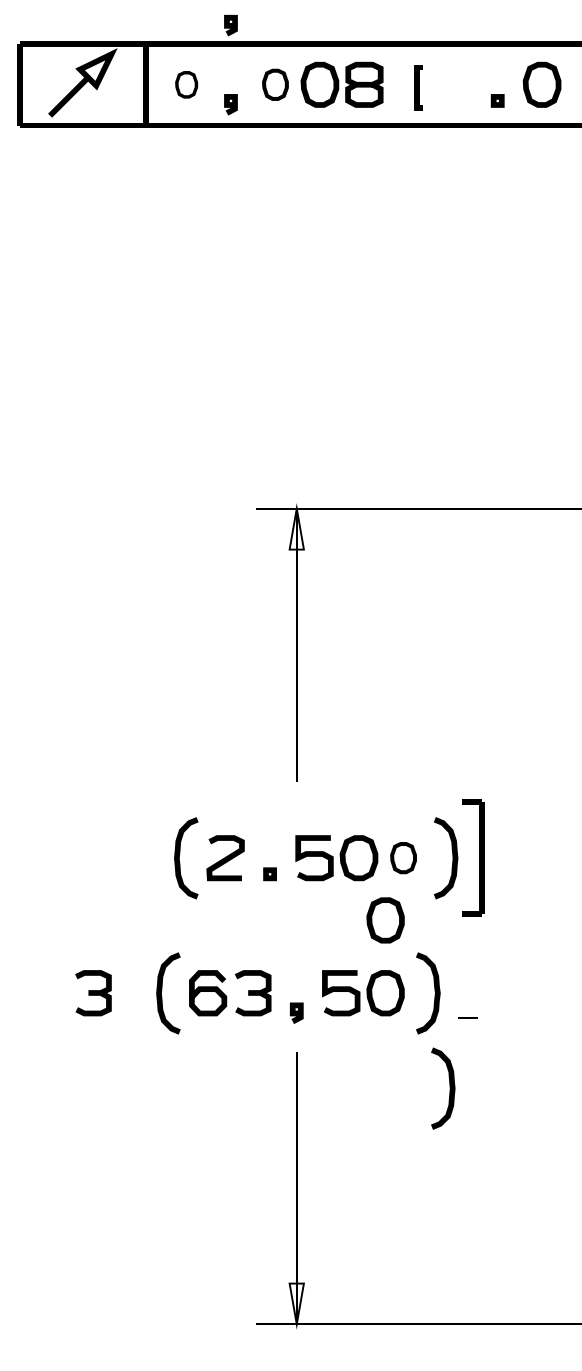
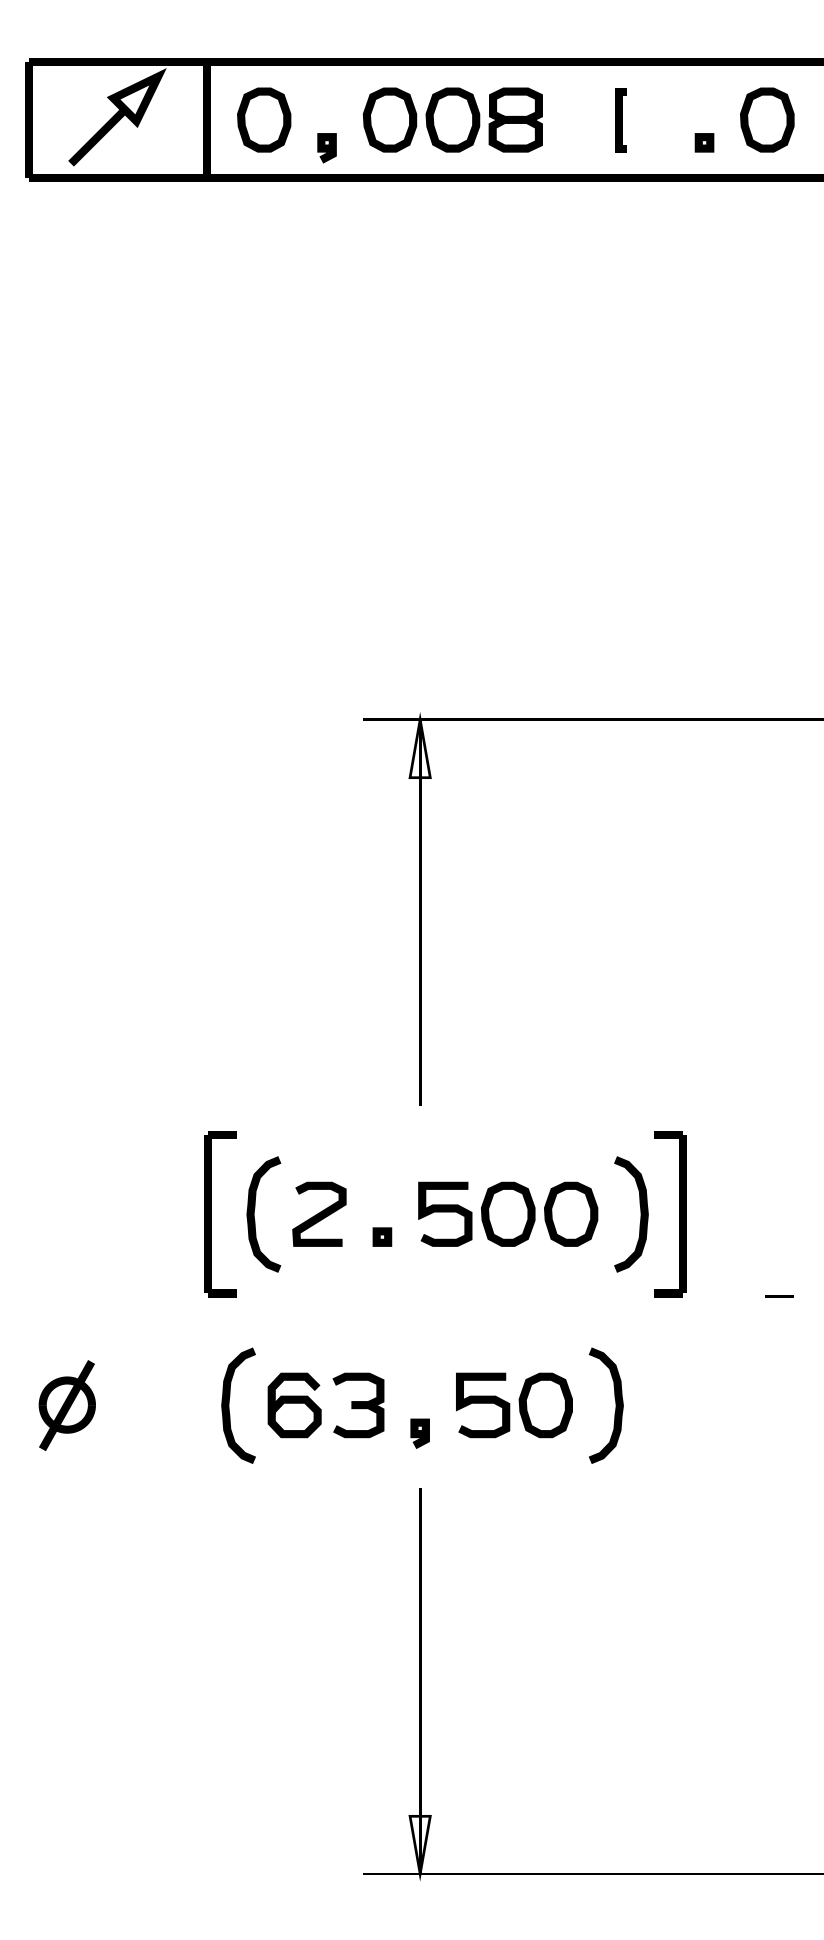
curve: (230, 25) -> (326, 36), removed
part: (186, 84) -> (264, 119), size x1.67
part: (275, 84) -> (389, 119), size x1.43
line: (417, 87) -> (620, 120), moved
part: (403, 857) -> (571, 1213), size x1.43
part: (149, 858) -> (211, 1214), added
part: (385, 920) -> (545, 1302), removed
part: (46, 993) -> (66, 1405), added
part: (93, 993) -> (132, 1405), removed
line: (468, 1018) -> (779, 1296), moved
curve: (449, 1088) -> (636, 1540), removed

